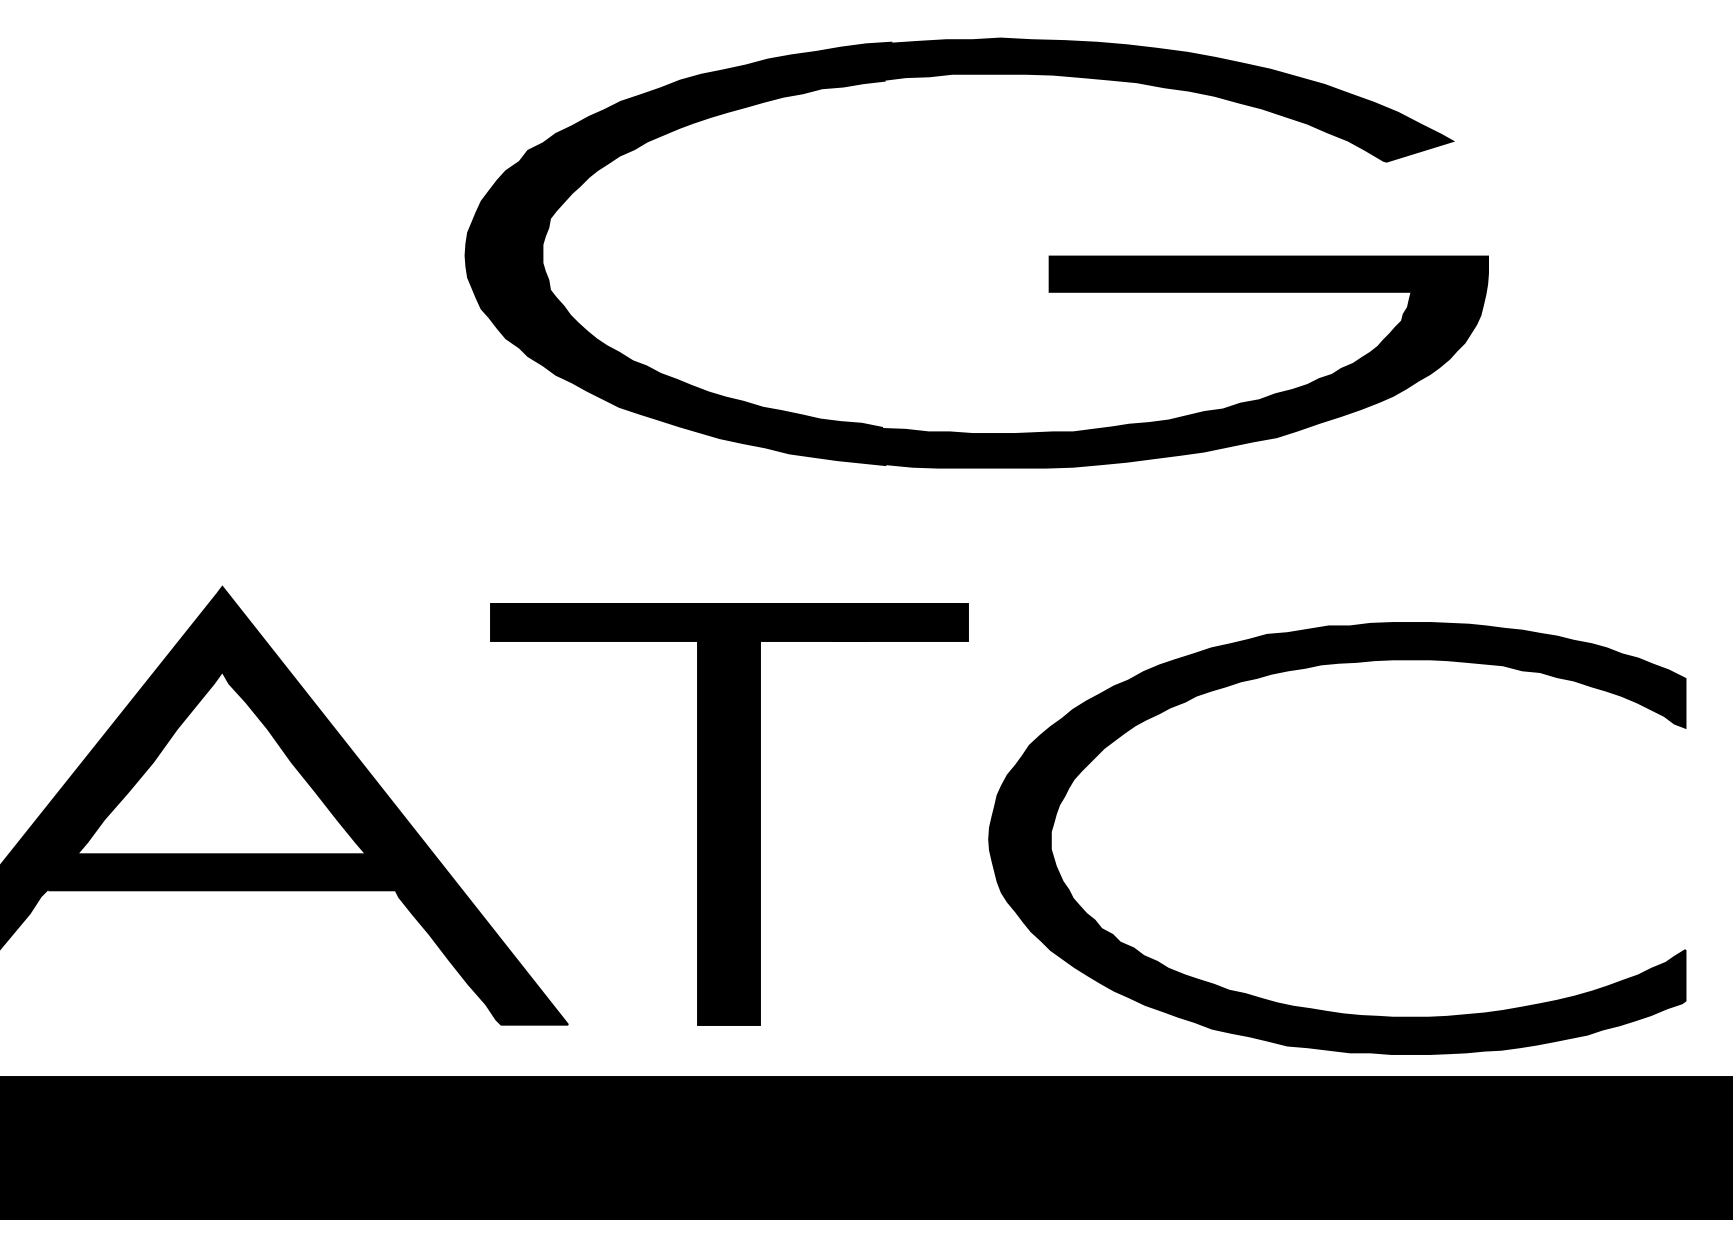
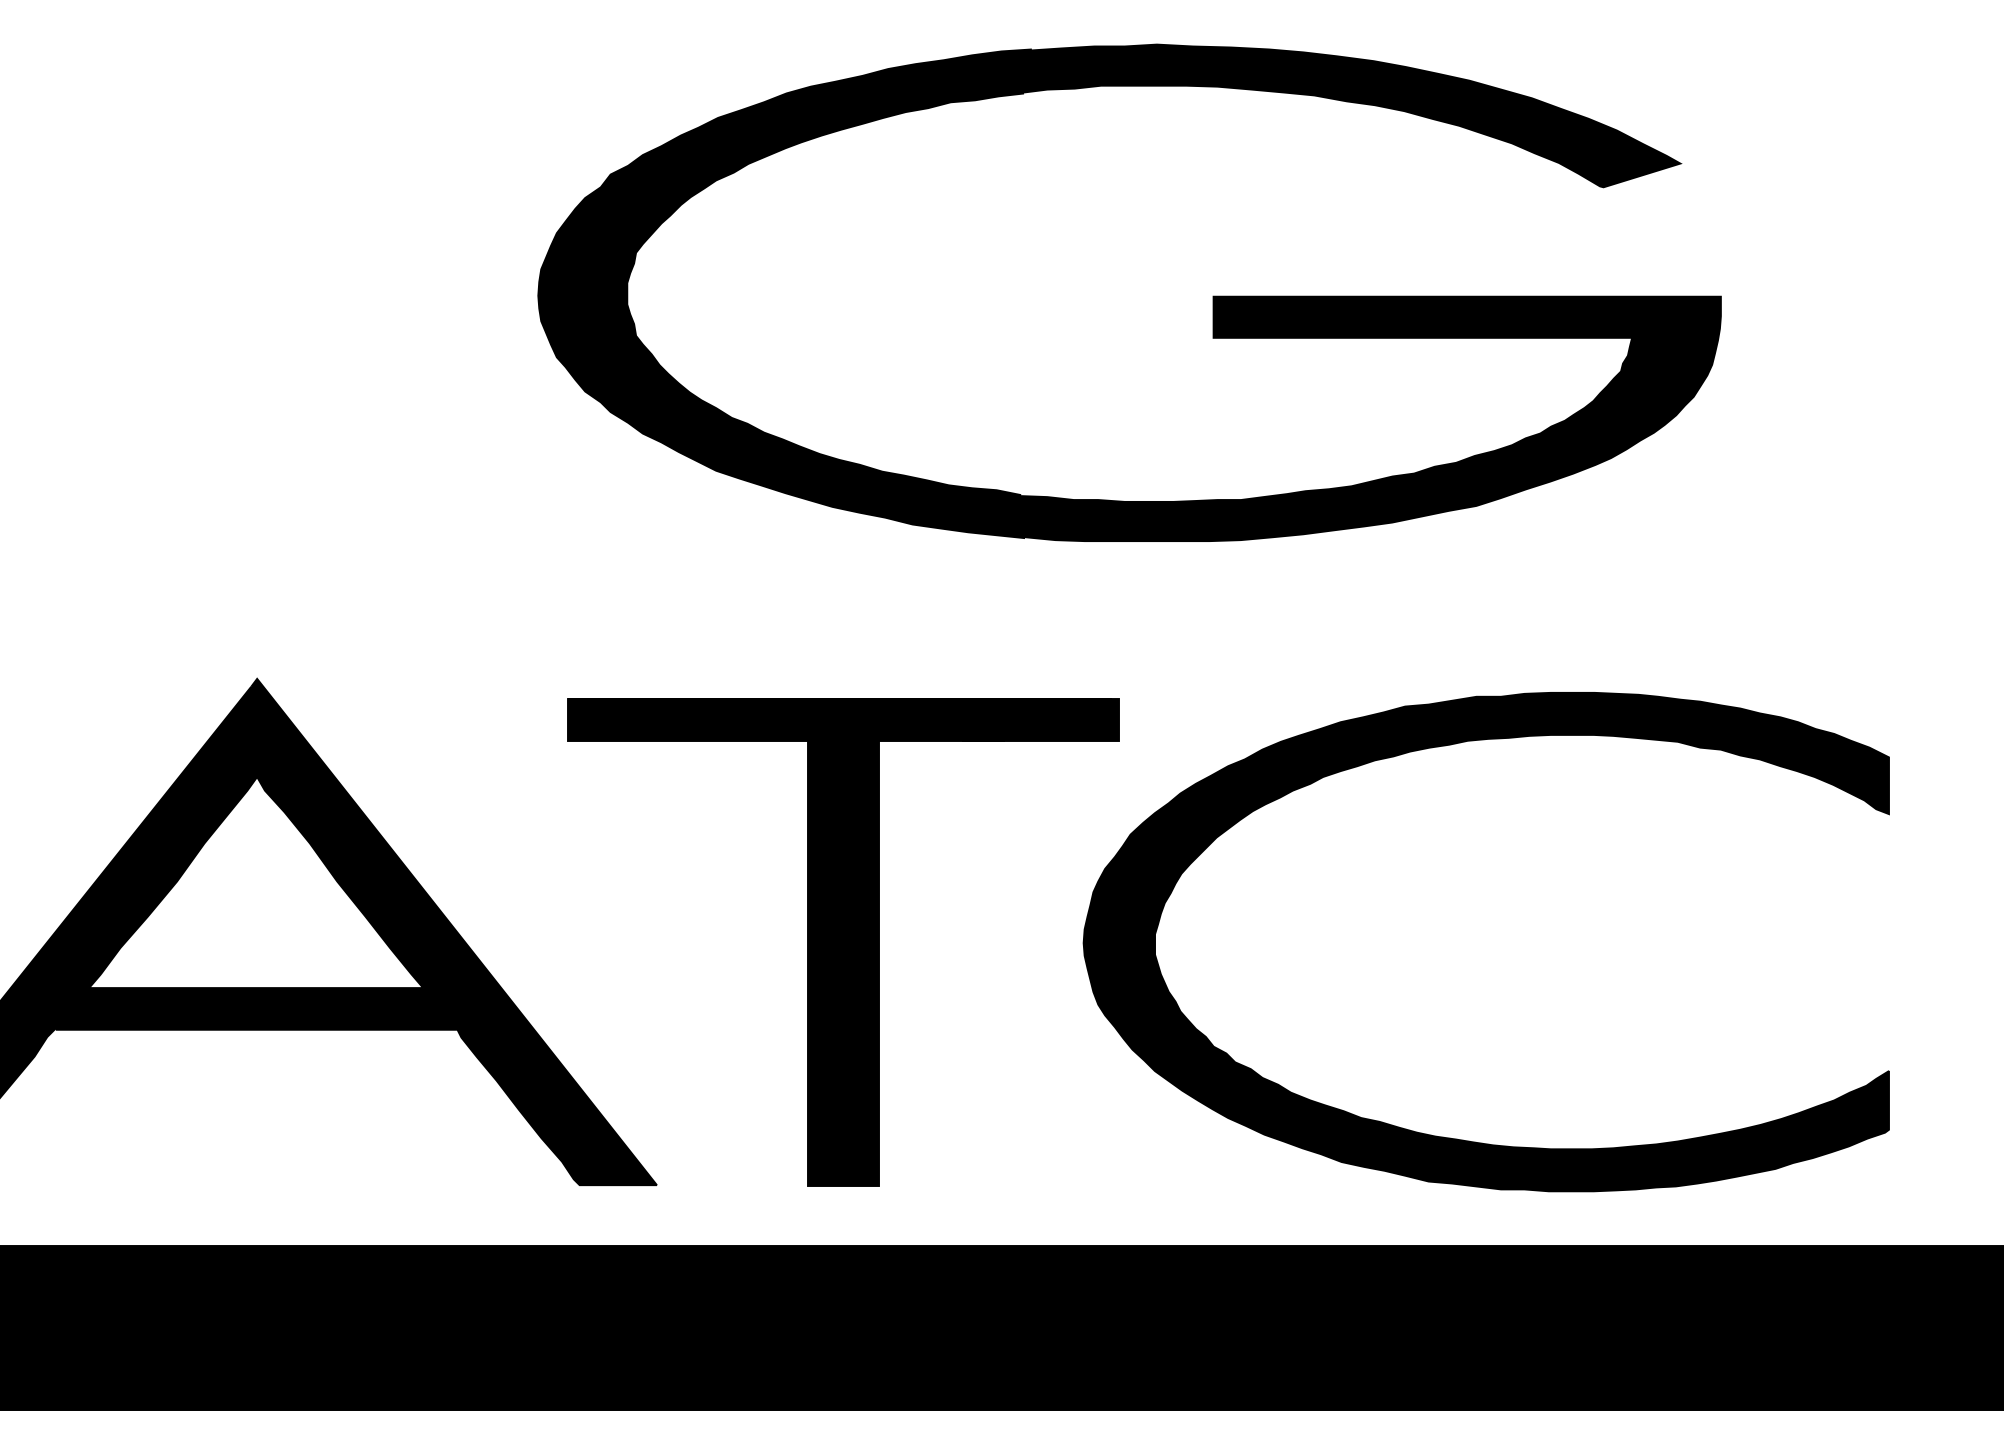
part: (1314, 1008) -> (1459, 1138), moved

